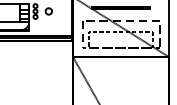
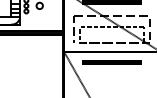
line: (120, 67) -> (111, 61), added

